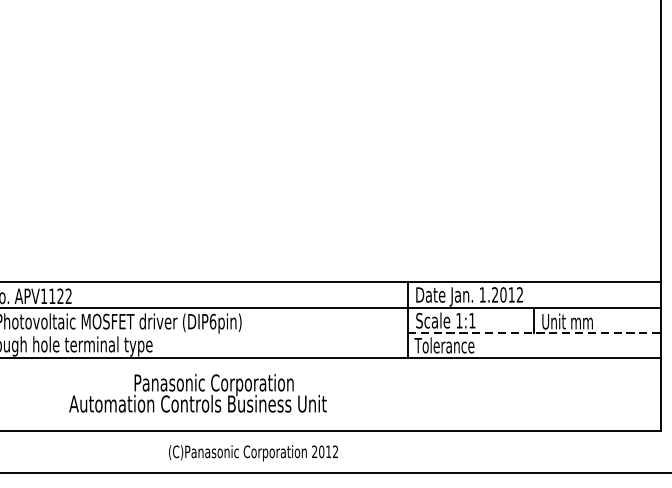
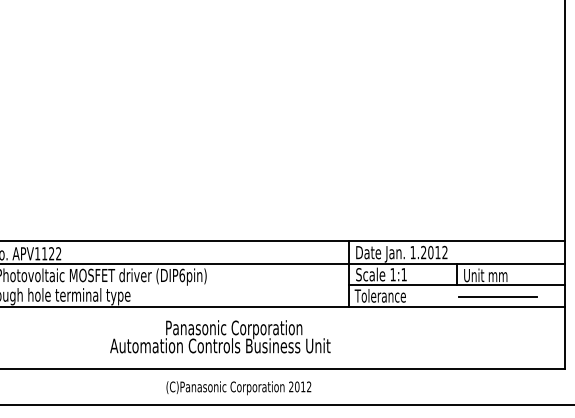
line: (534, 333) -> (457, 285), dashed -> solid
line: (581, 347) -> (497, 297), added
text: (198, 392) -> (220, 336), moved
text: (253, 453) -> (238, 388), moved

